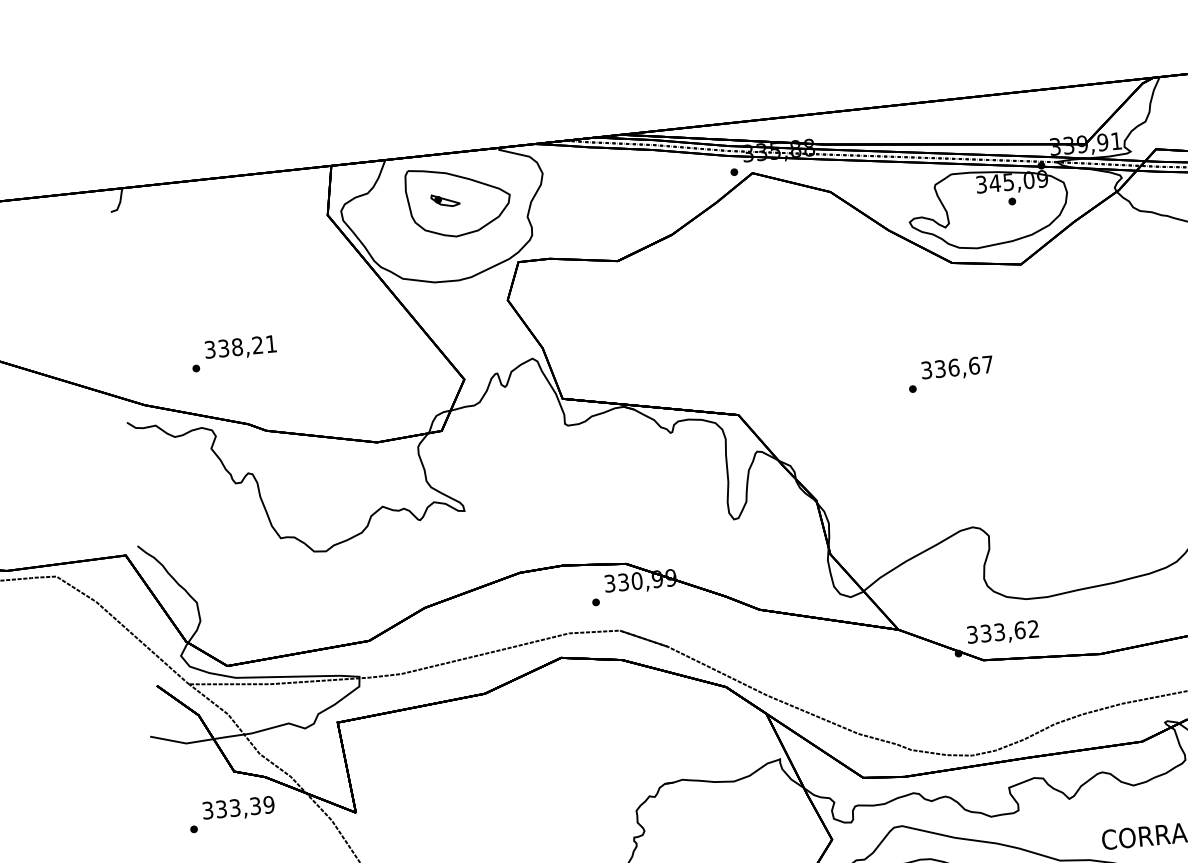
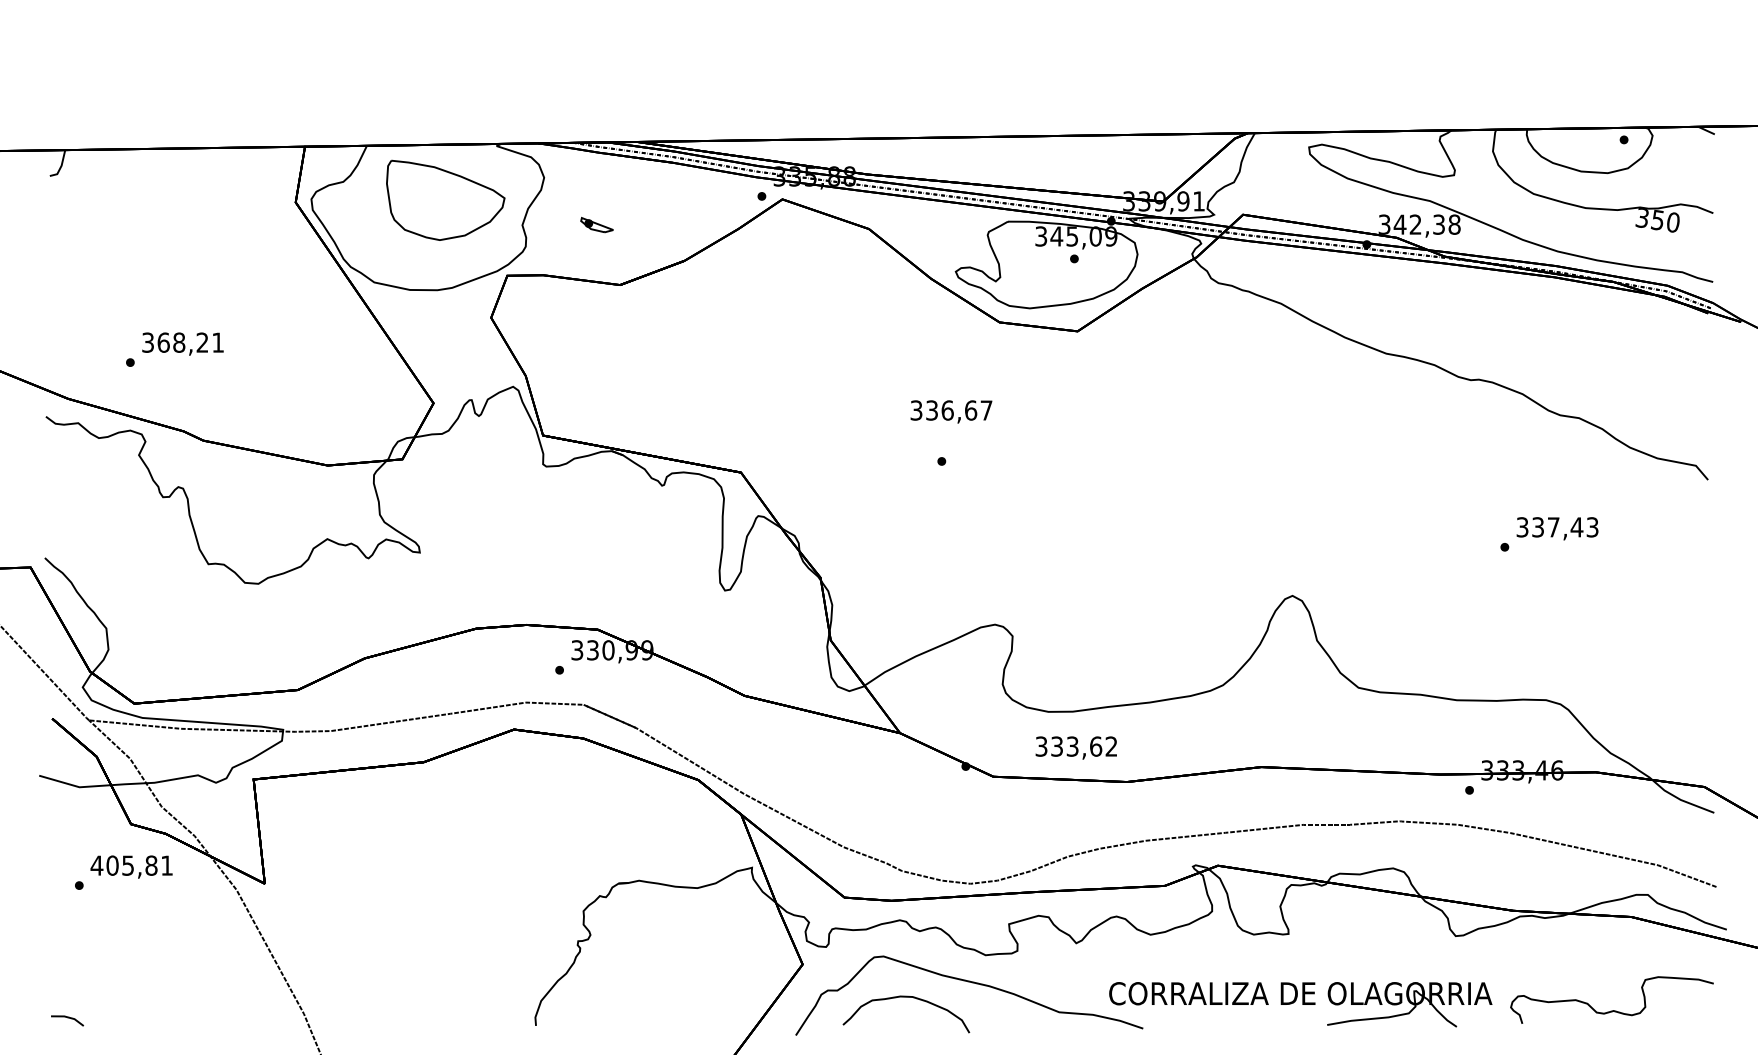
part: (445, 200) -> (596, 225), moved
text: (223, 348) -> (163, 342), 338,21 -> 368,21
text: (957, 368) -> (951, 411), moved
text: (1002, 632) -> (1075, 747), moved
text: (238, 807) -> (131, 865), 333,39 -> 405,81

